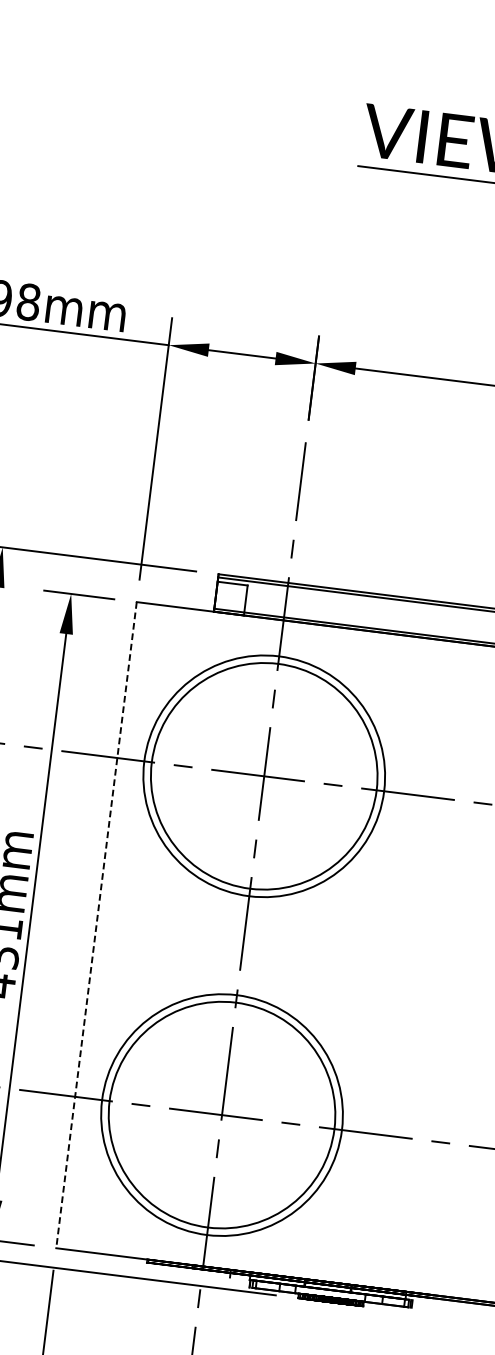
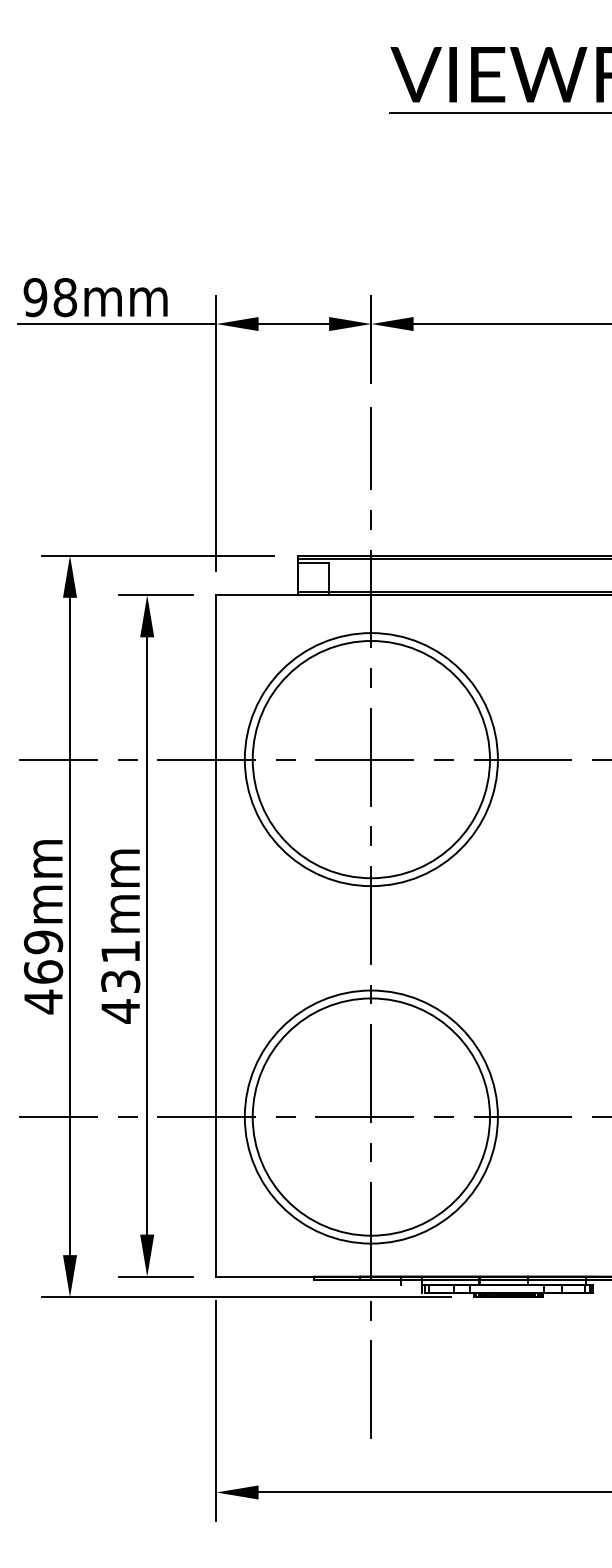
line: (96, 924) -> (216, 935), dashed -> solid

